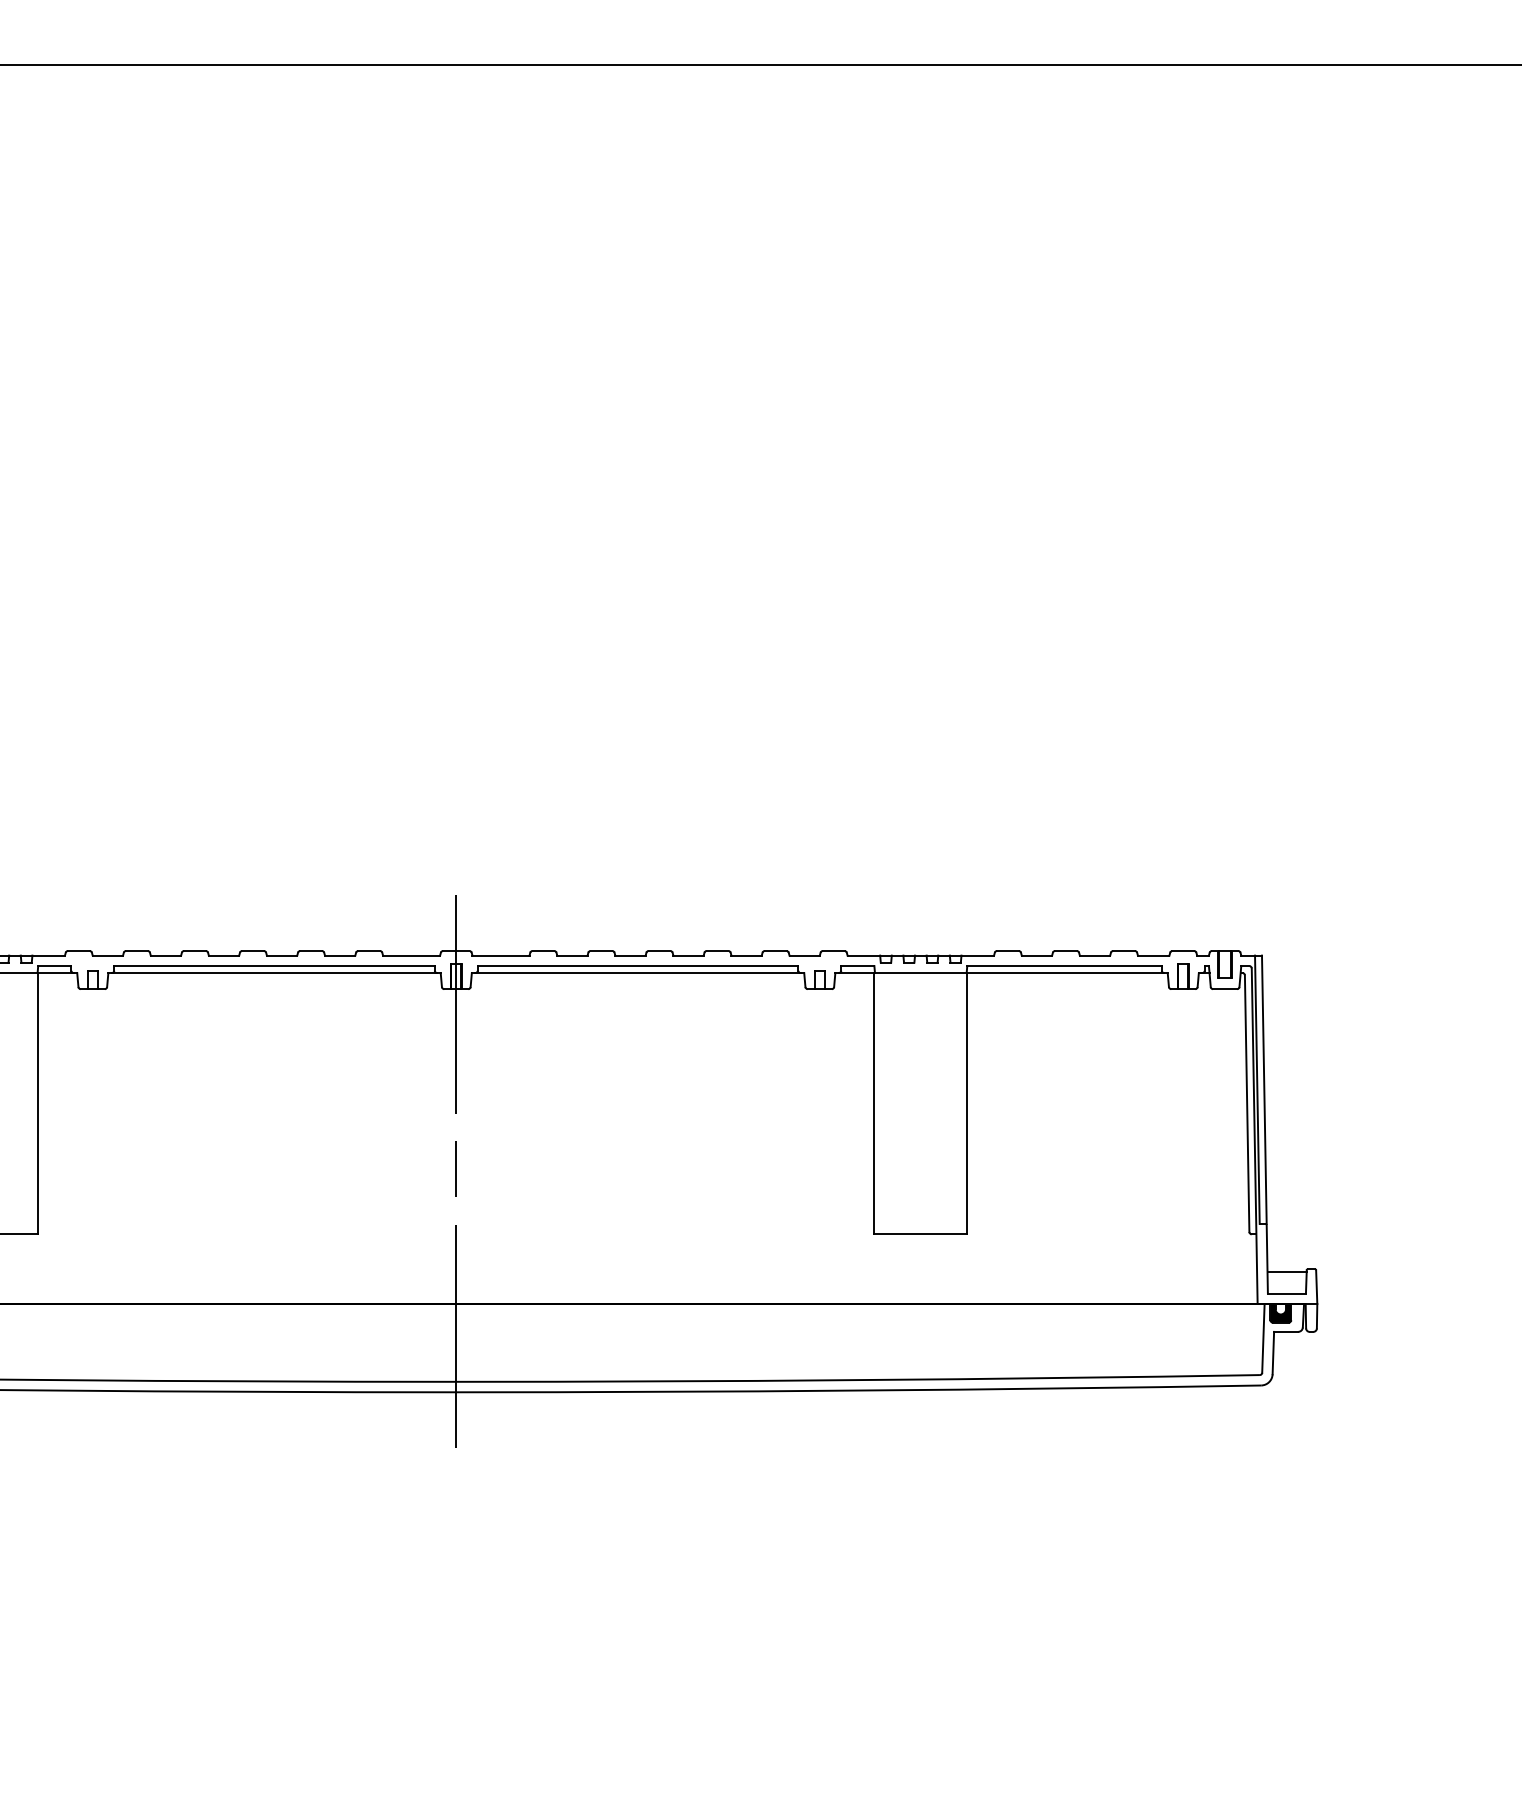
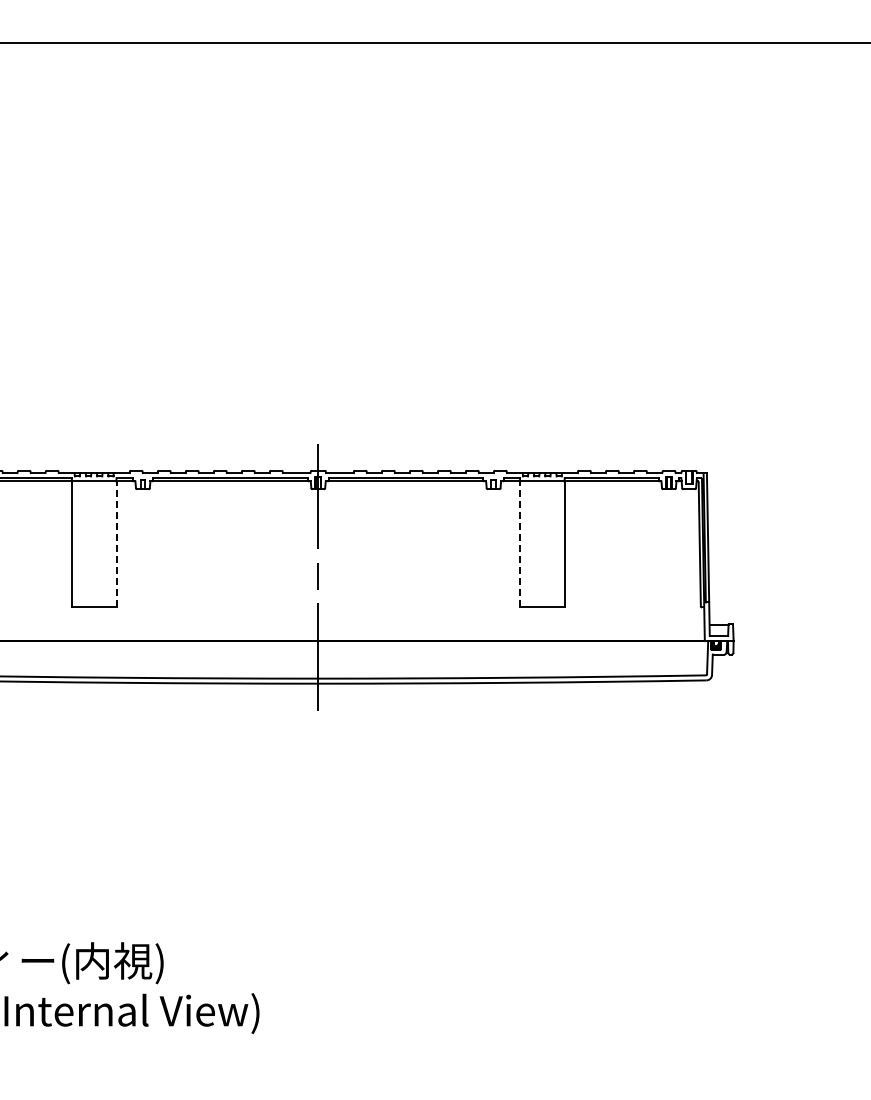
line: (38, 1101) -> (116, 543), solid -> dashed
line: (873, 1101) -> (519, 543), solid -> dashed

